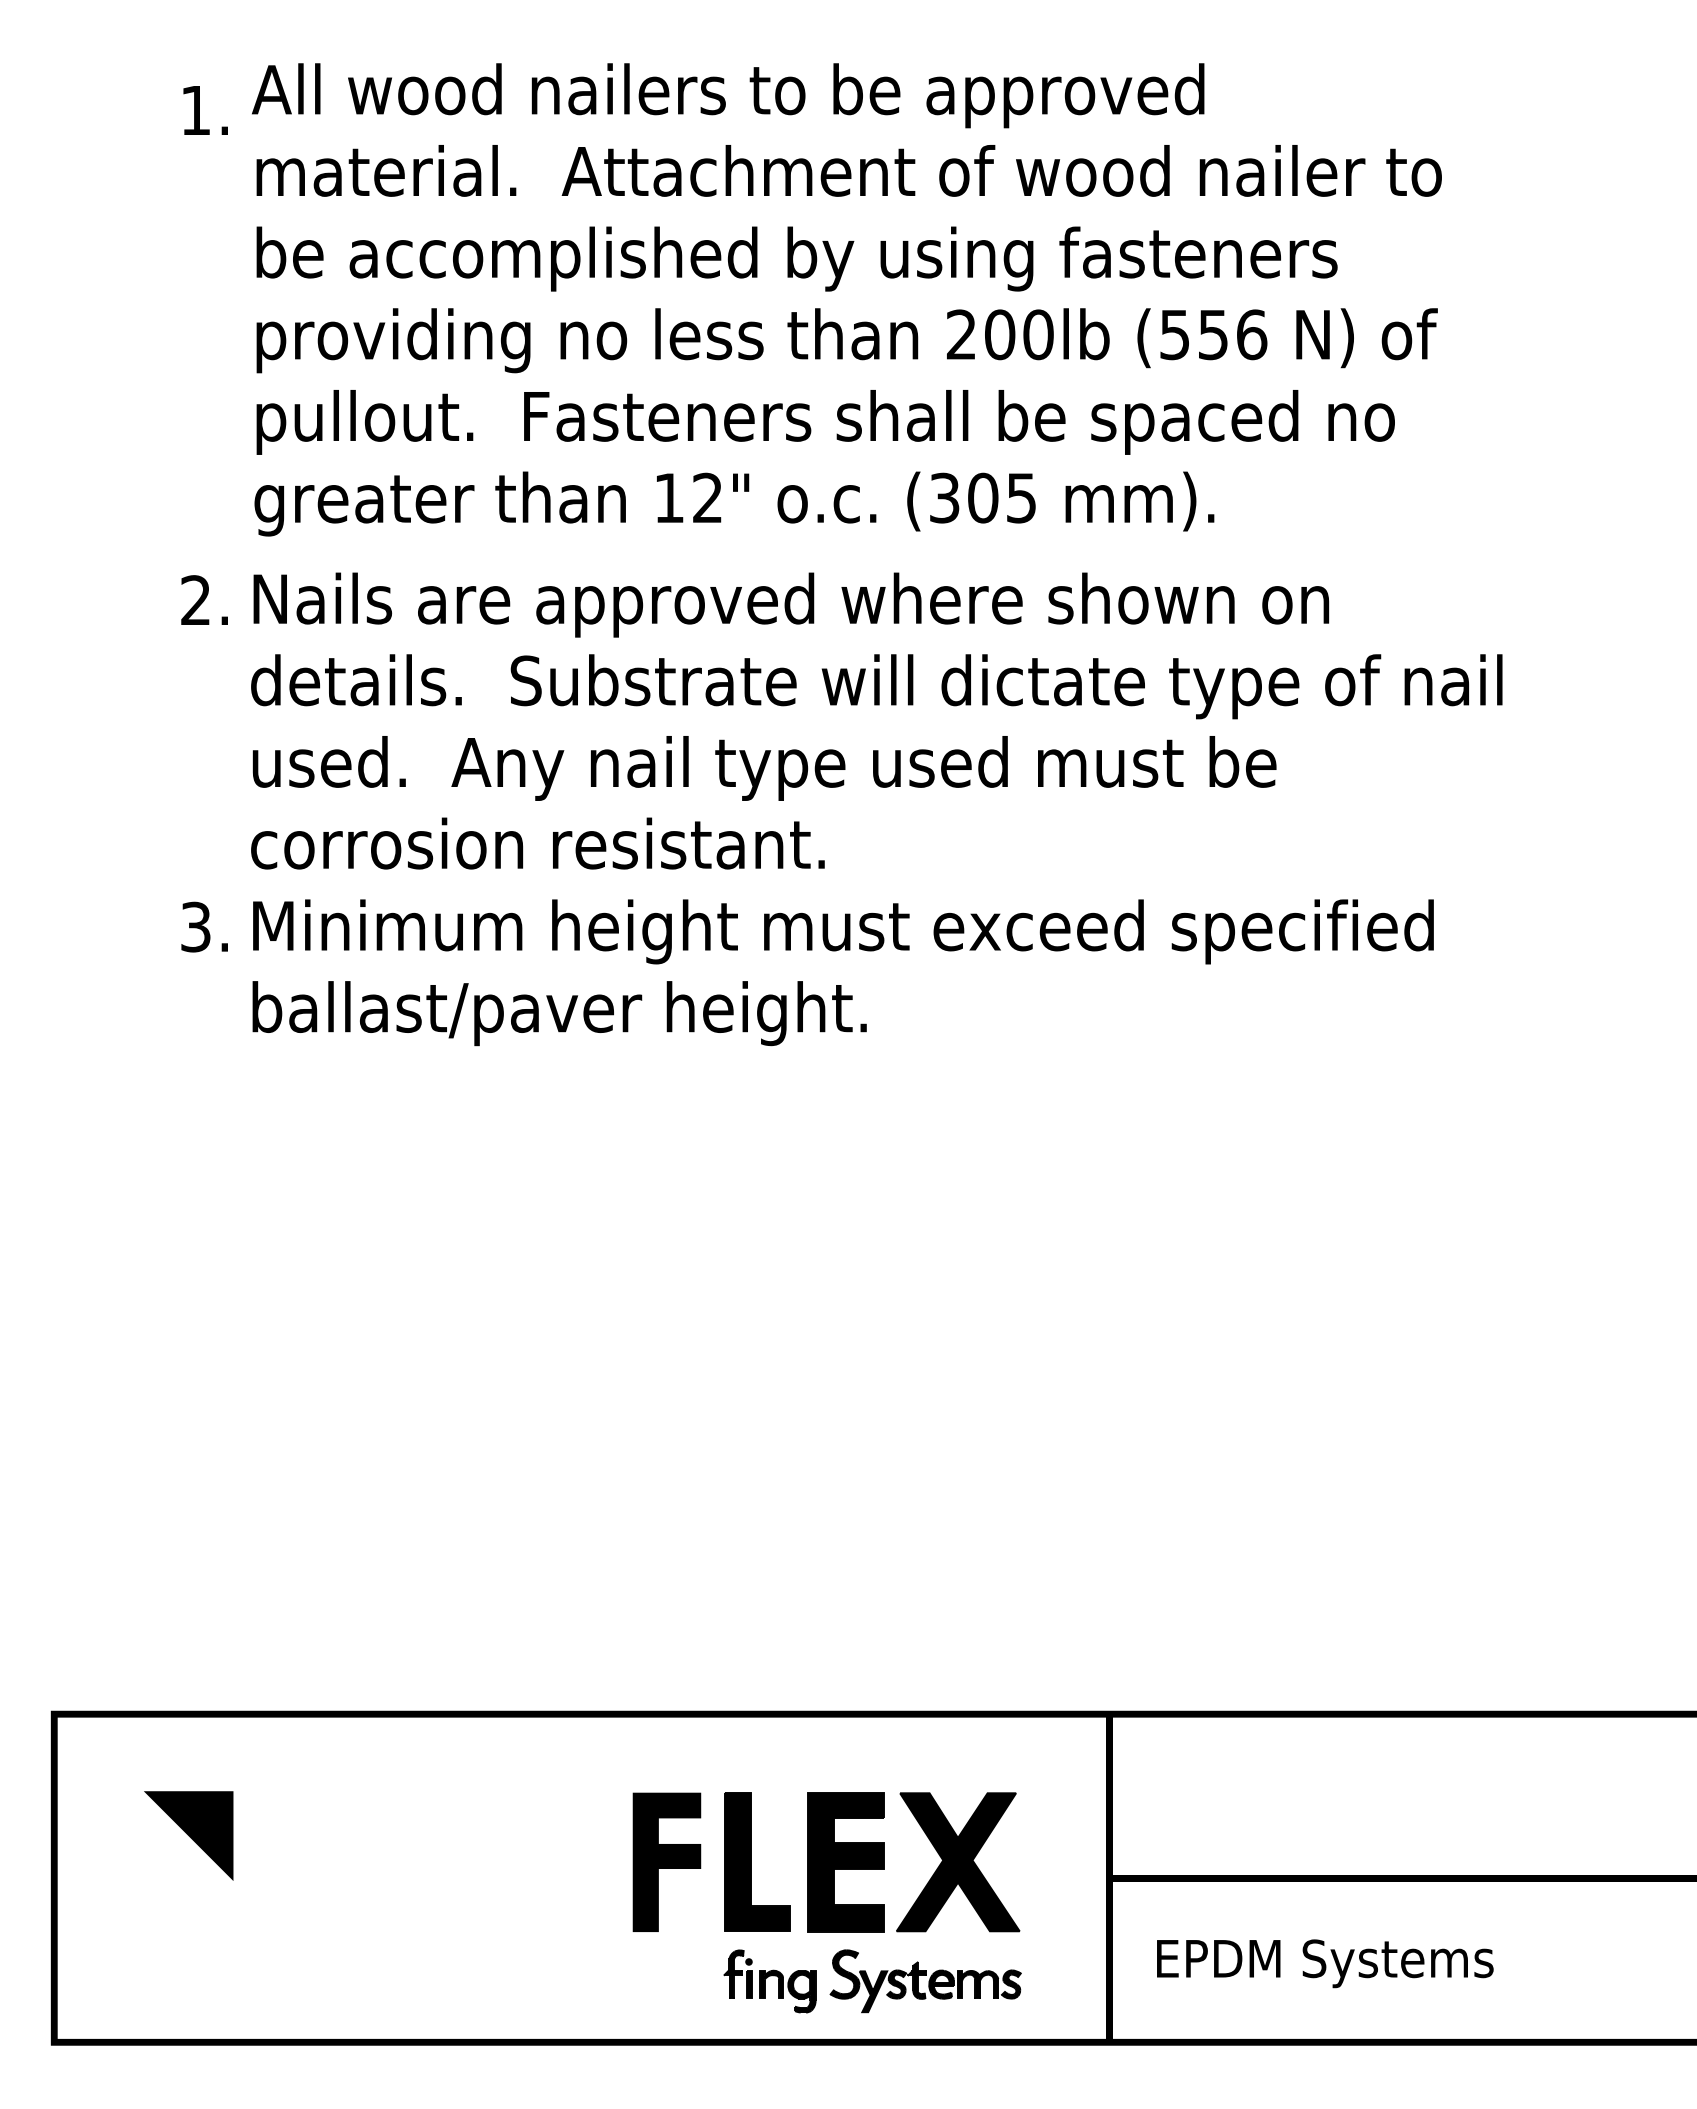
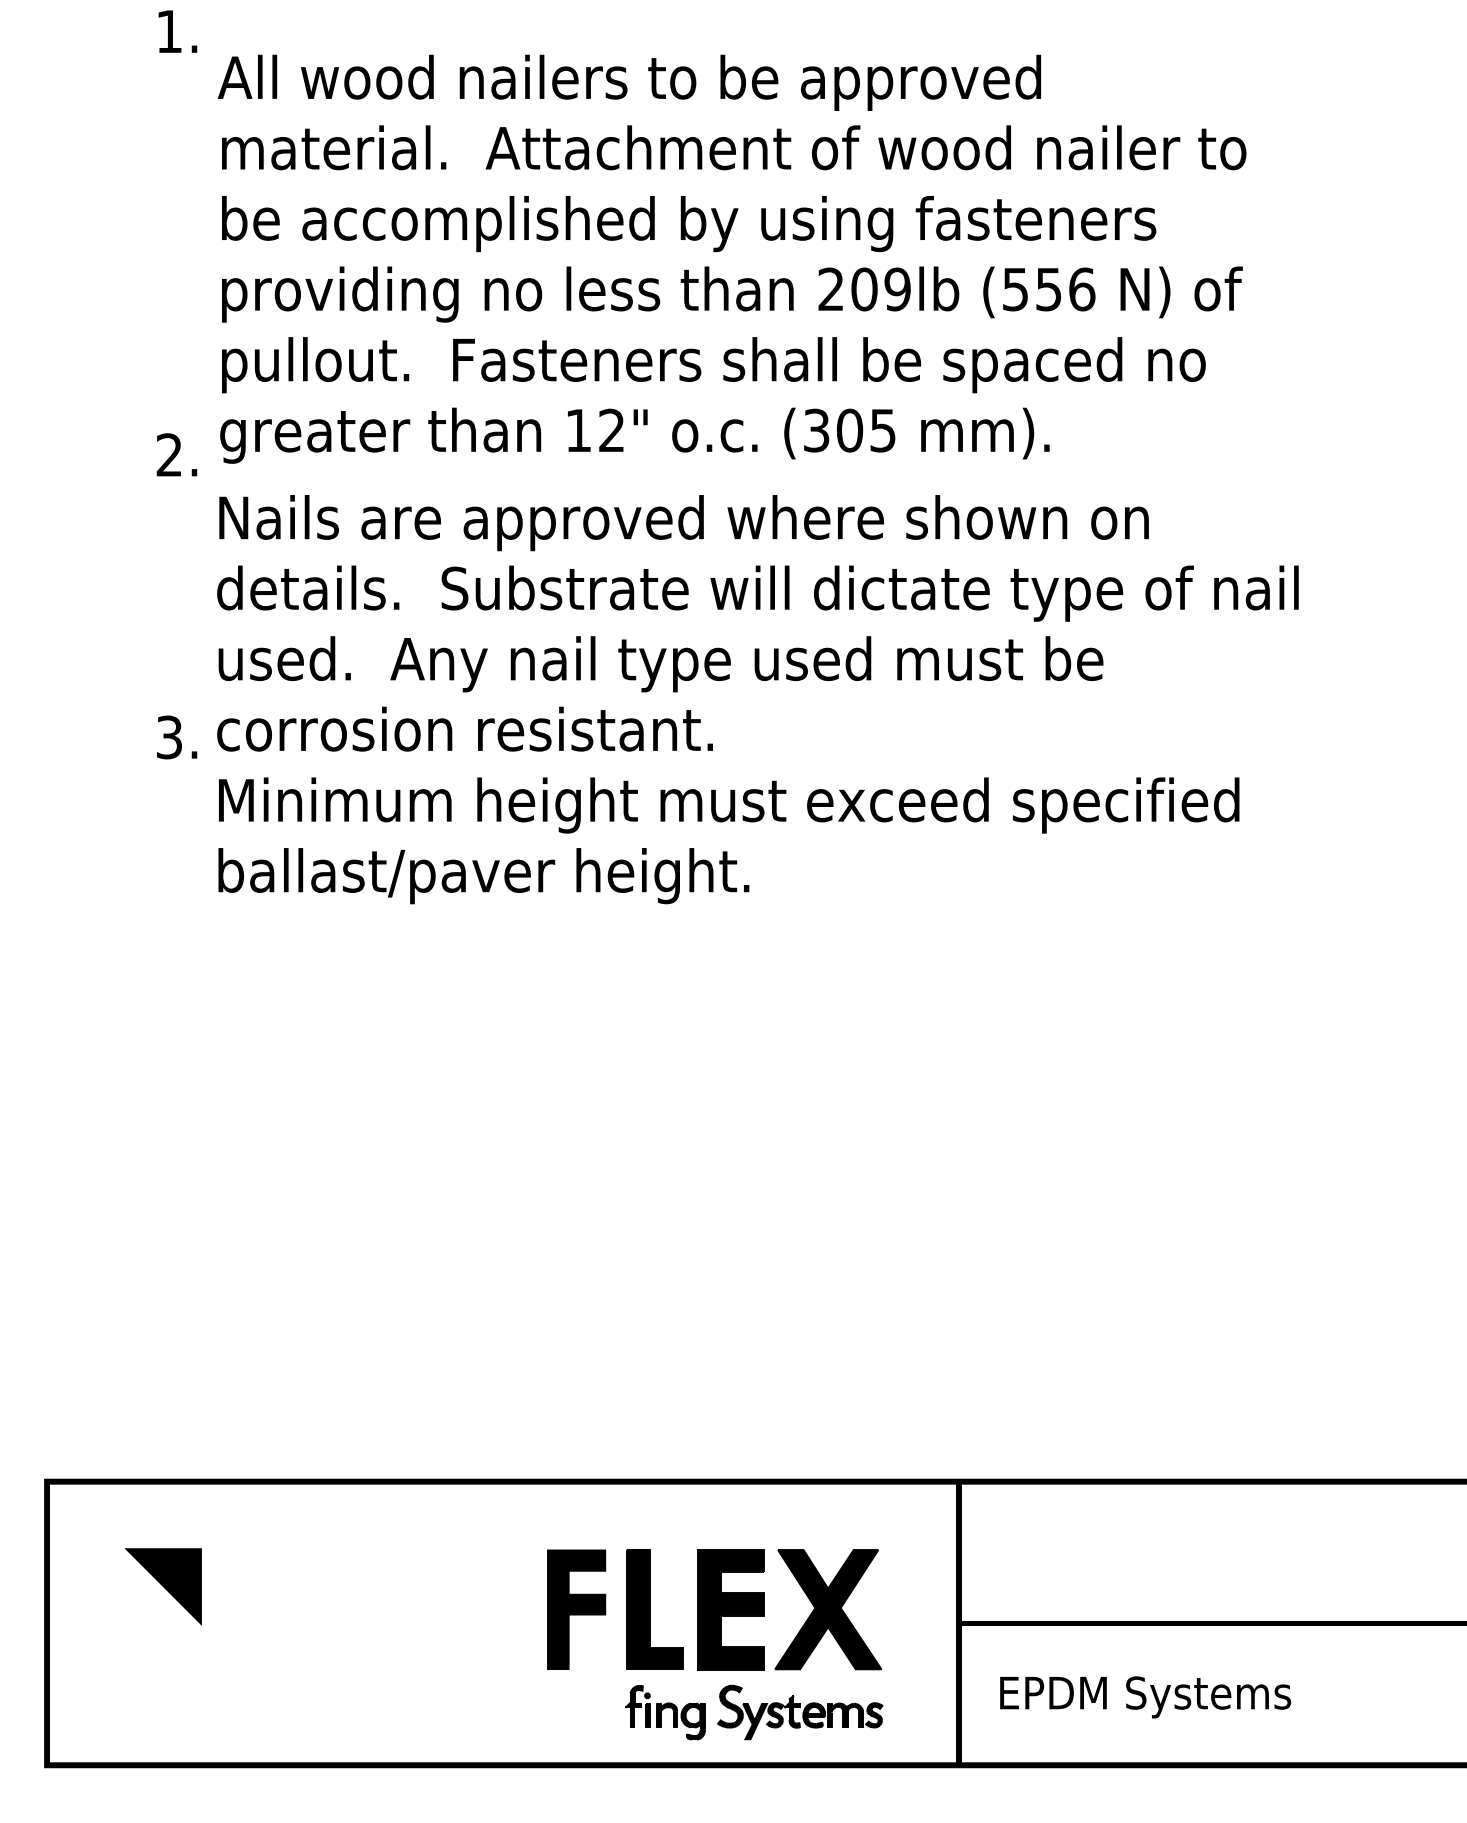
text: (1038, 334) -> (897, 289), 200lb -> 209lb
text: (204, 519) -> (176, 385), moved

